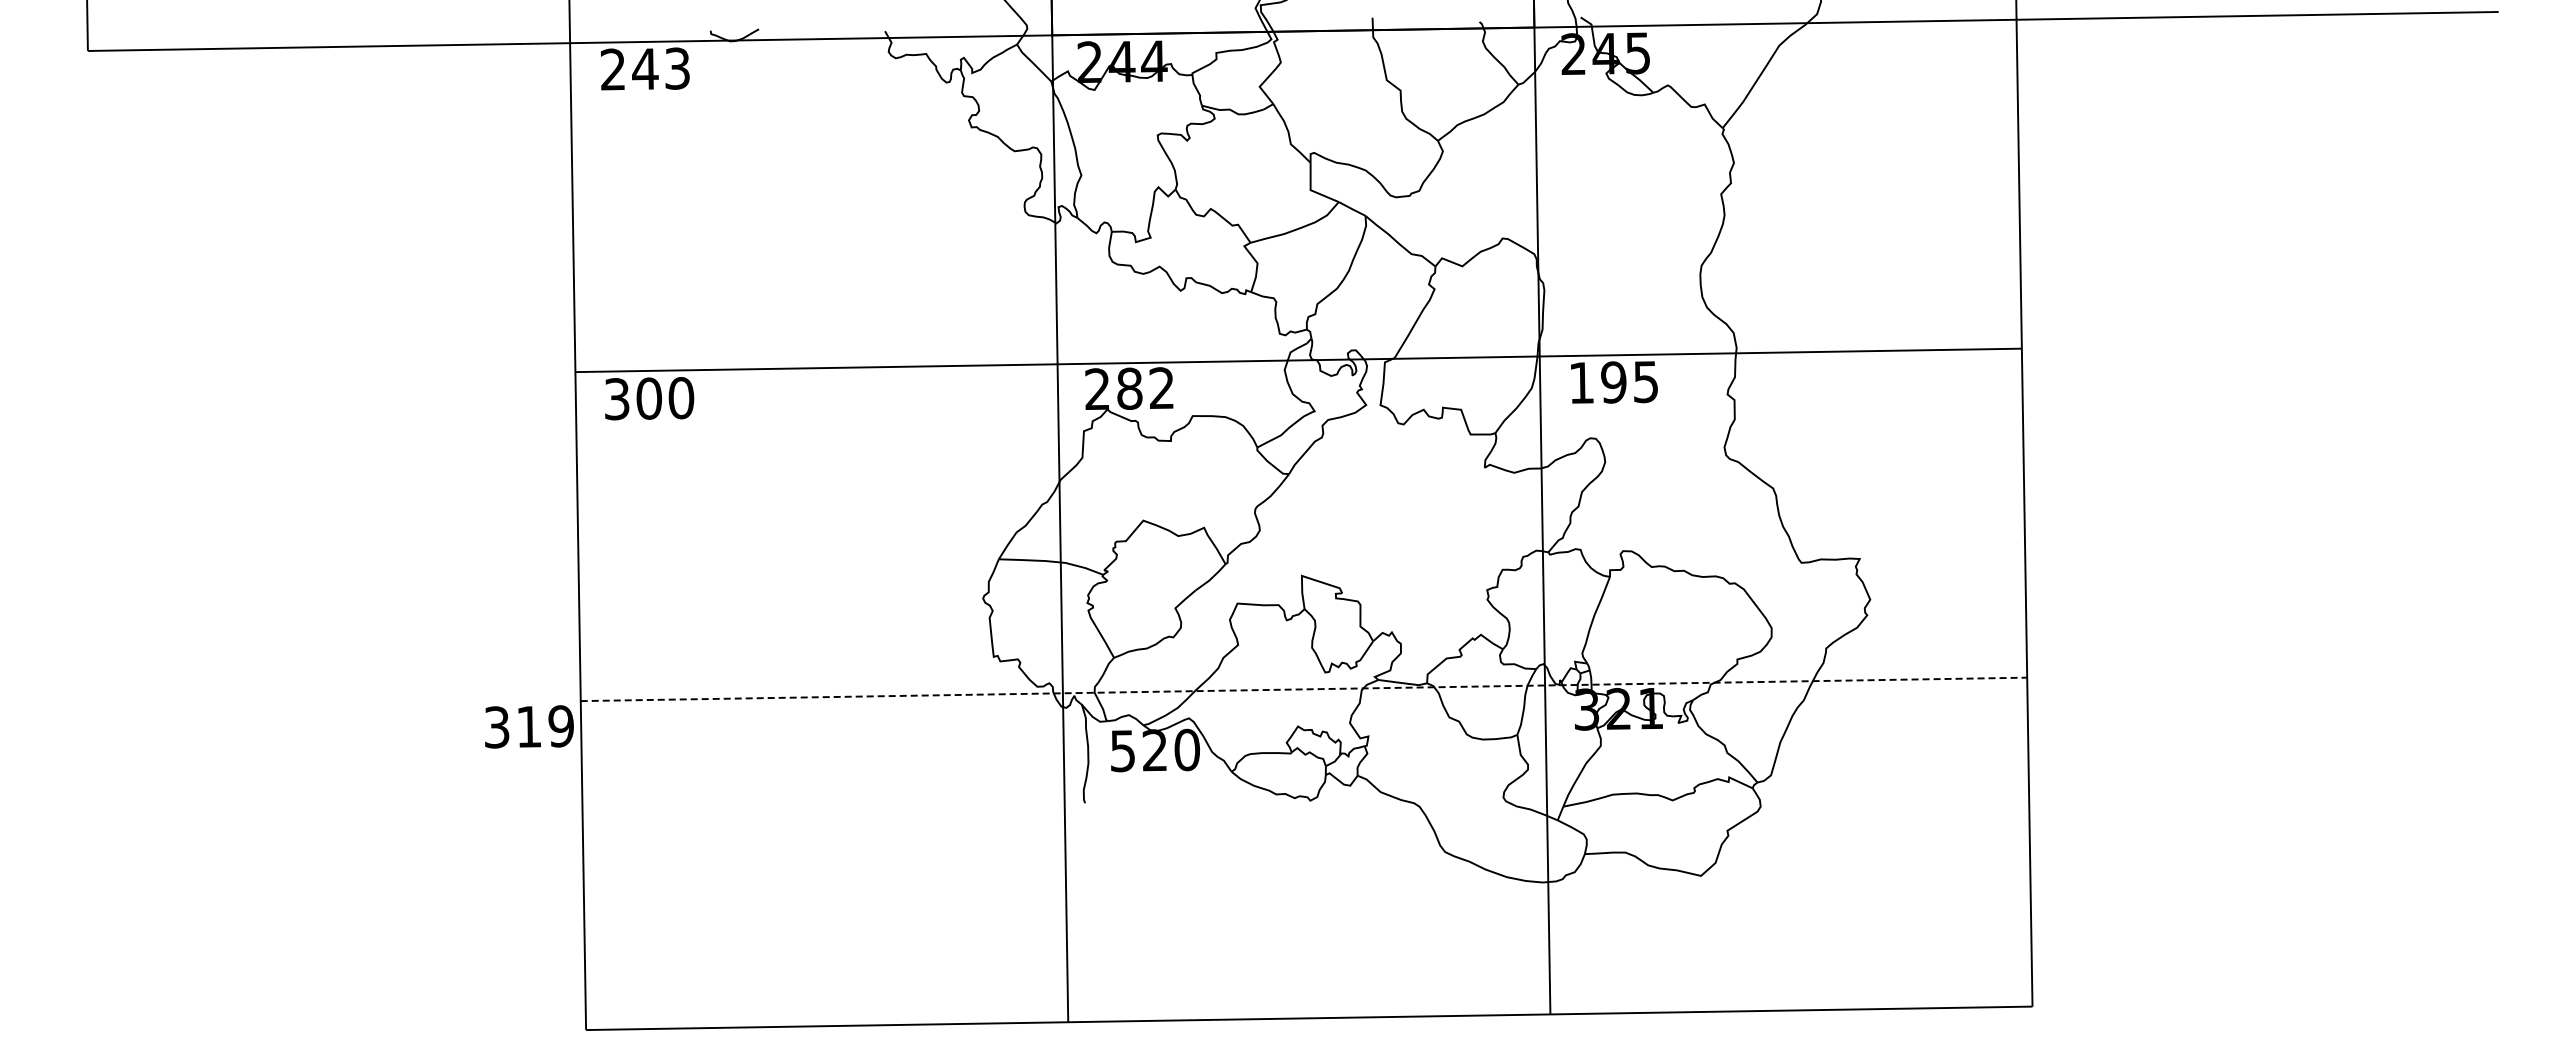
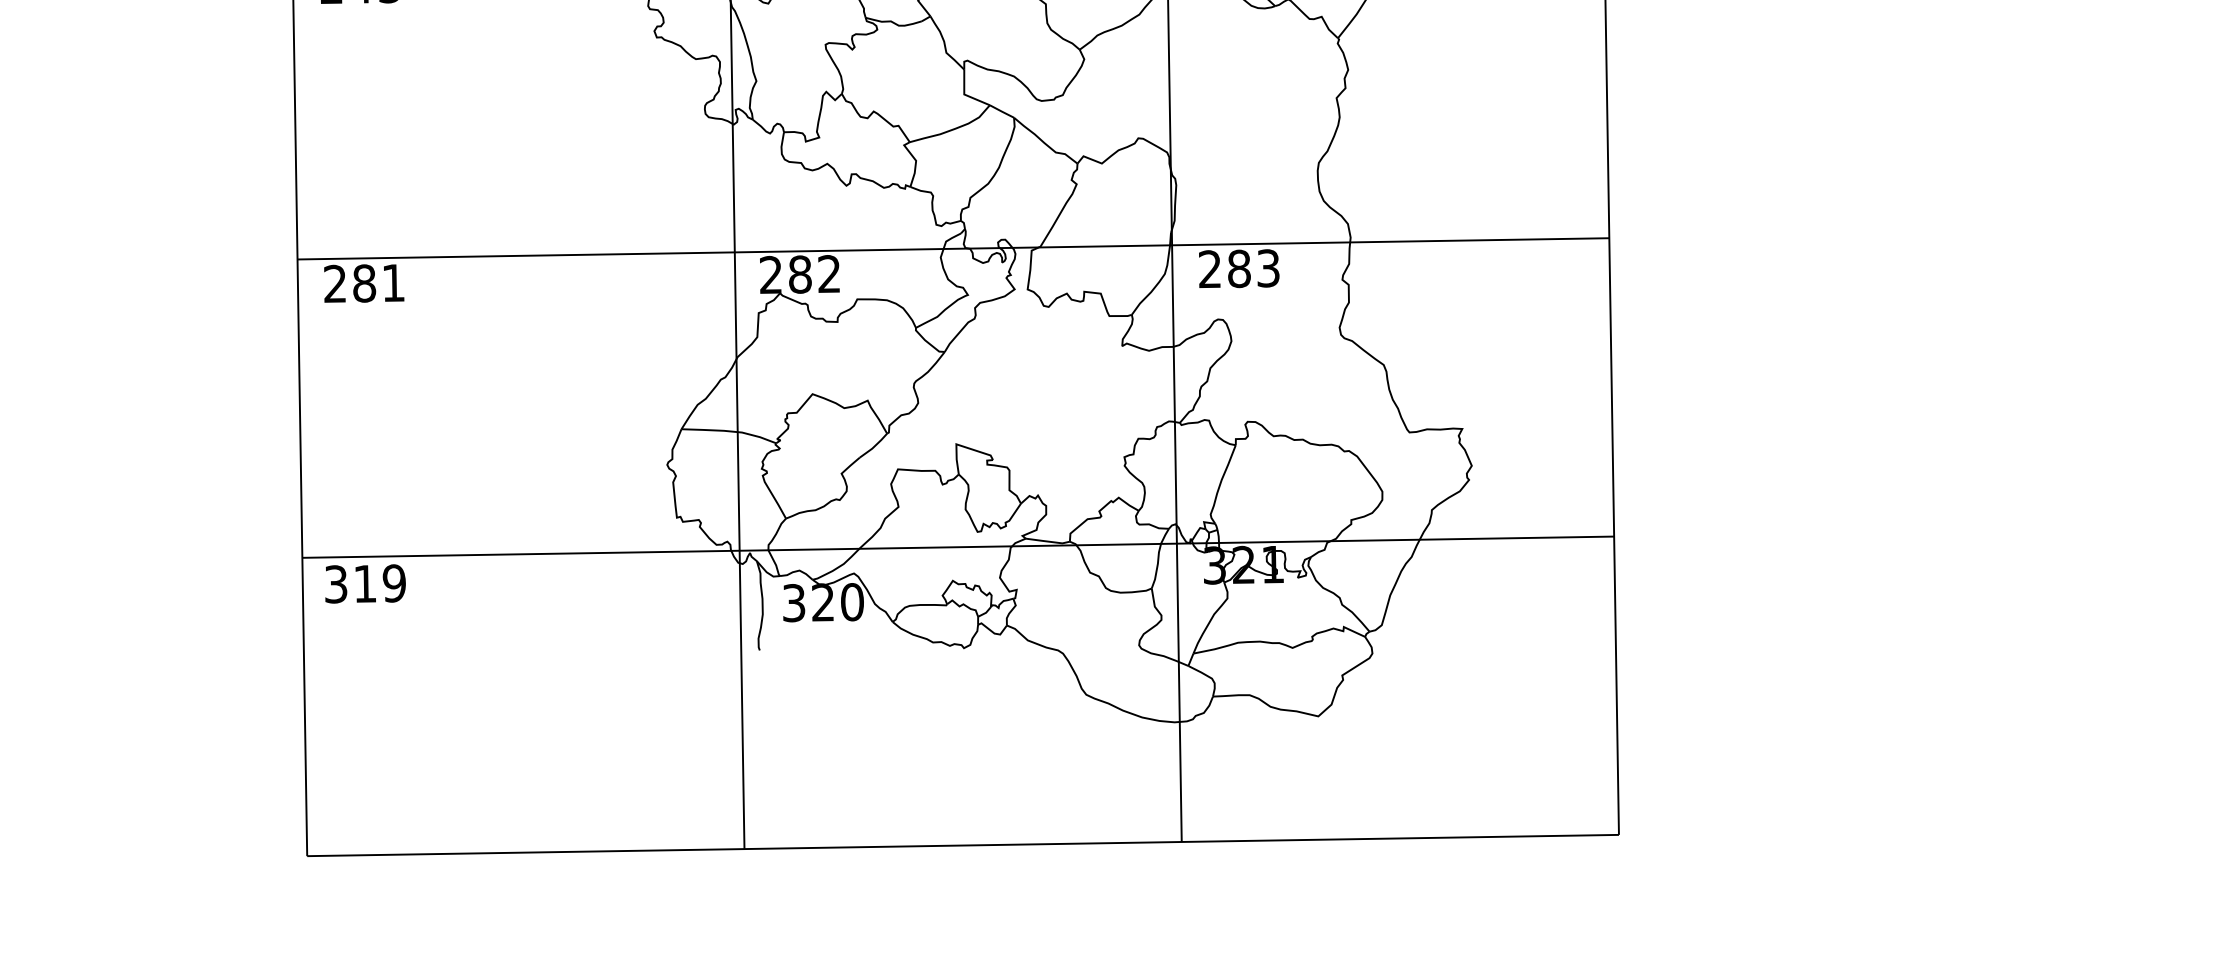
text: (1613, 381) -> (1238, 267), 195 -> 283
text: (649, 398) -> (364, 283), 300 -> 281
line: (1304, 689) -> (958, 547), dashed -> solid
text: (529, 726) -> (365, 583), moved
text: (1123, 750) -> (794, 602), 520 -> 320

